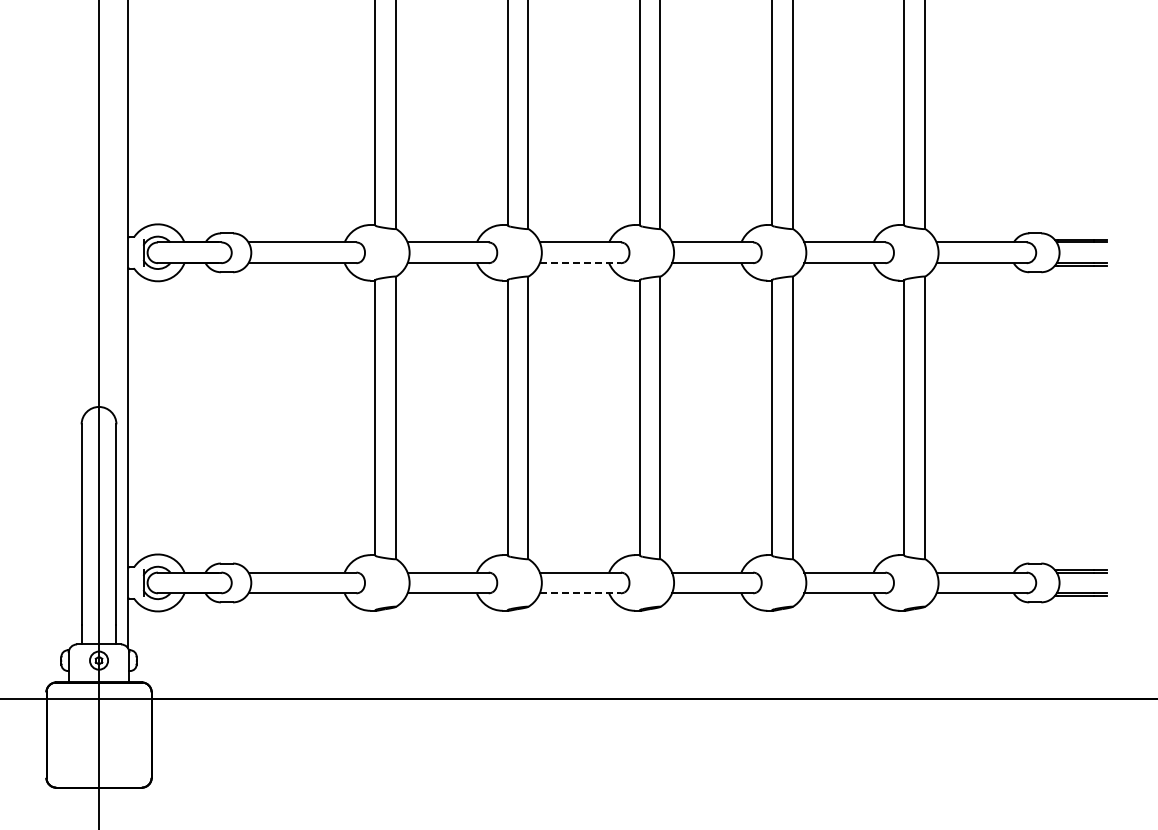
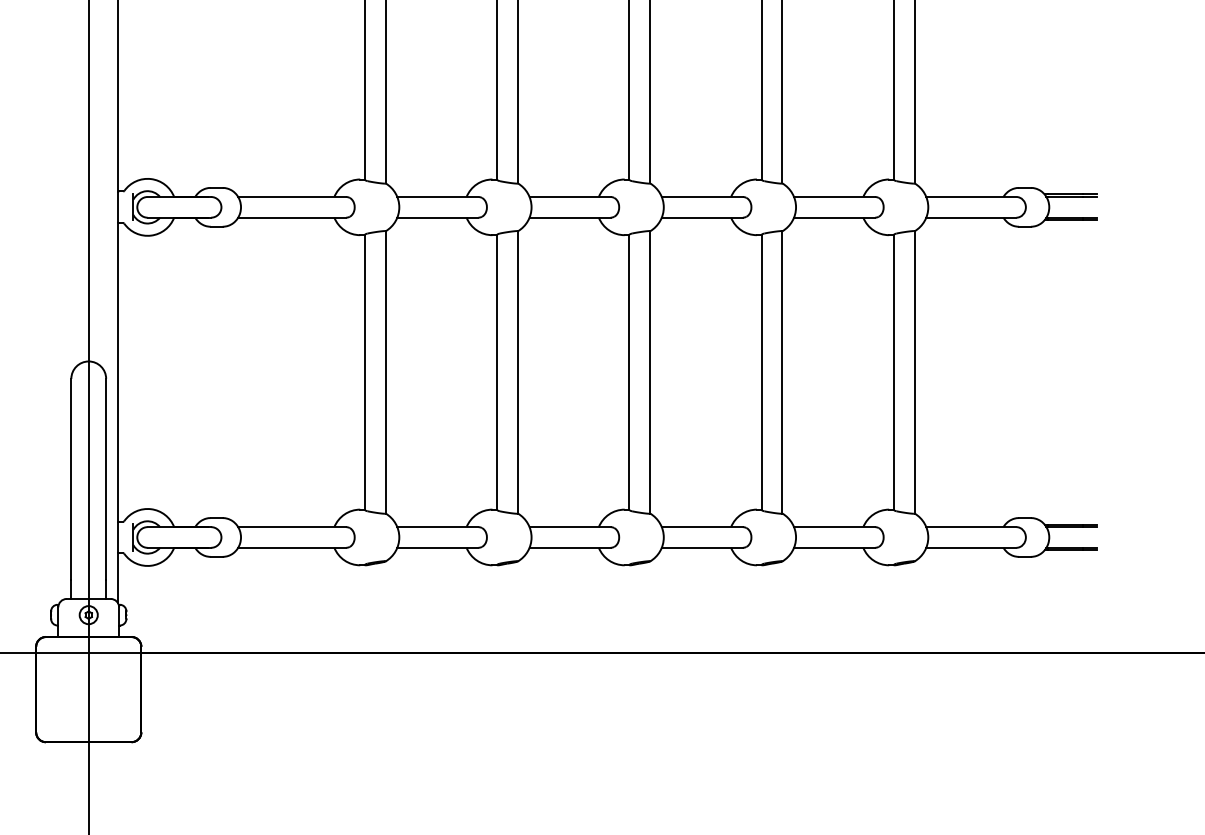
line: (580, 262) -> (570, 217), dashed -> solid
line: (580, 592) -> (570, 547), dashed -> solid

